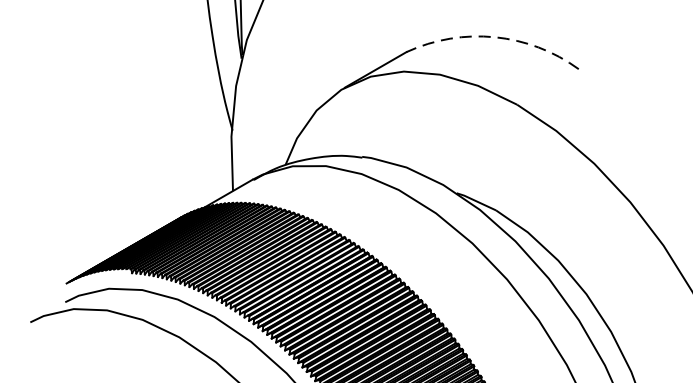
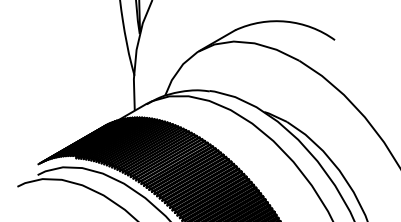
arc: (495, 36) -> (286, 21), dashed -> solid

